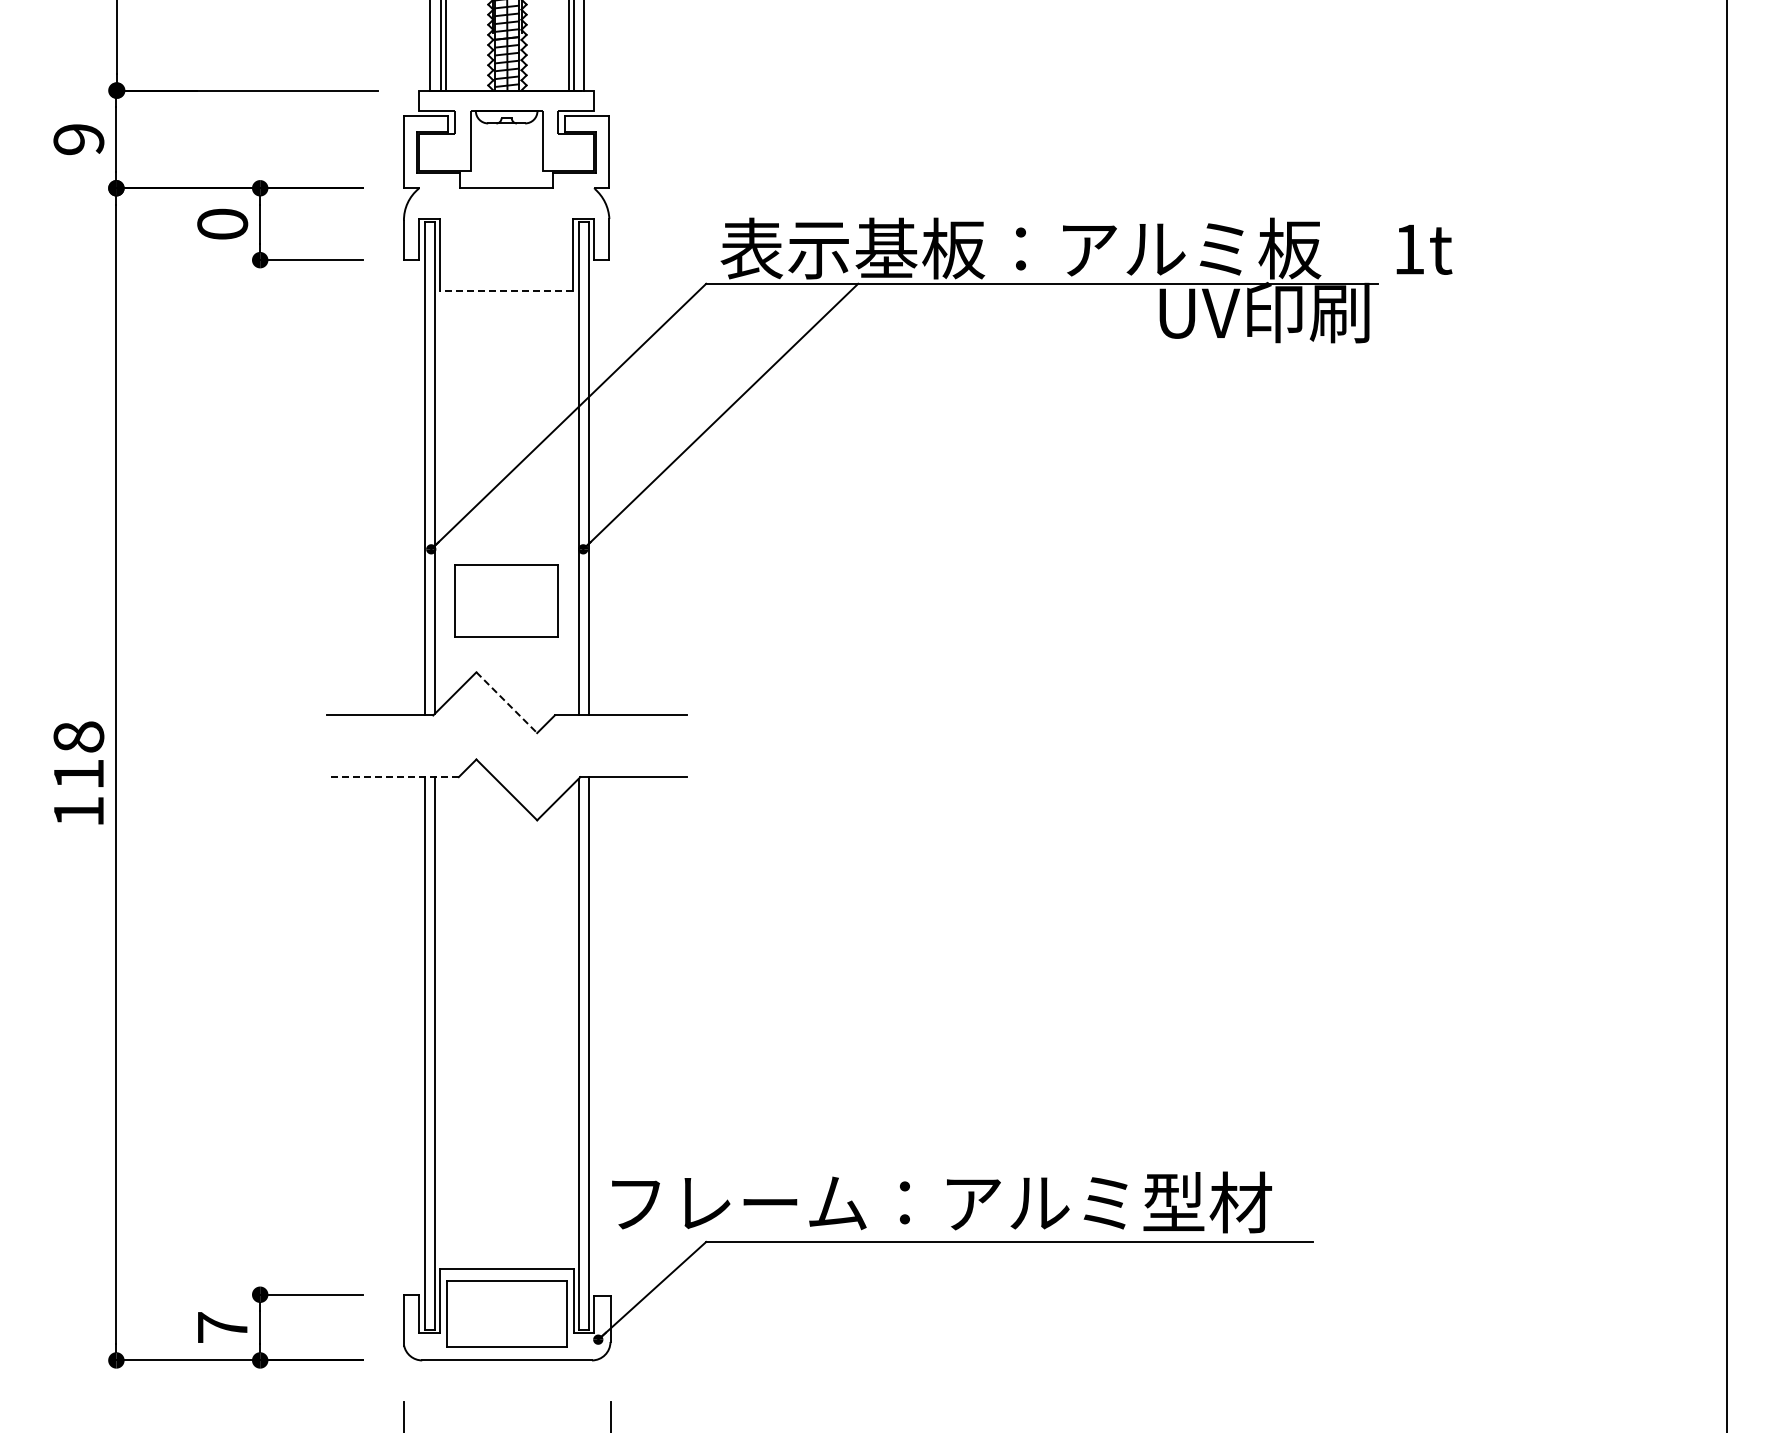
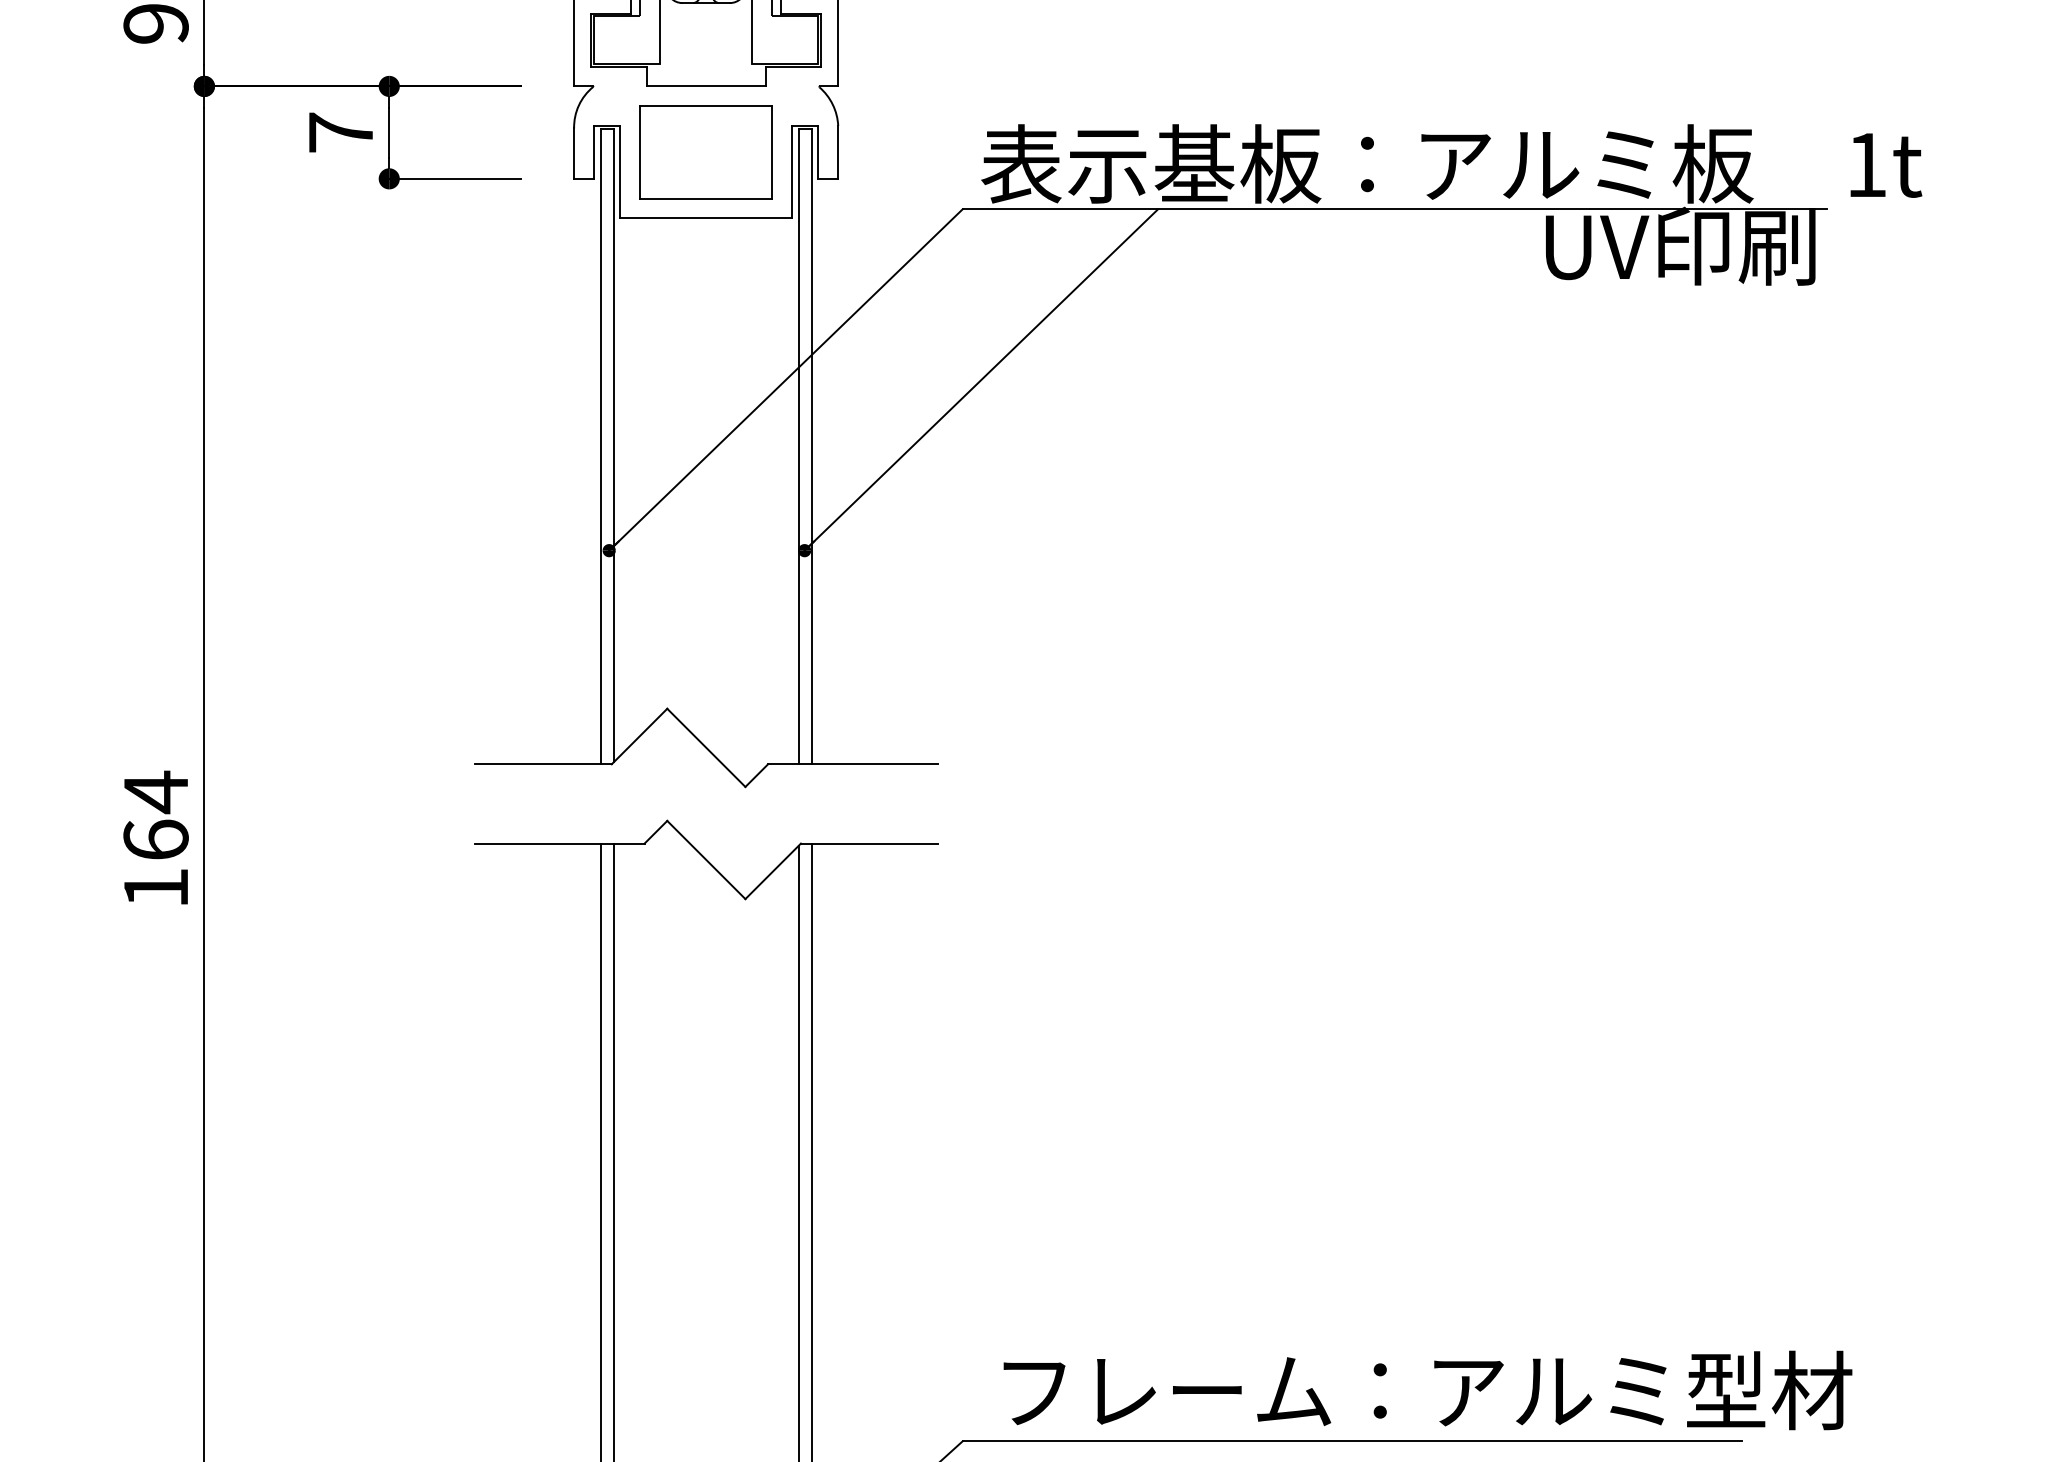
text: (222, 223) -> (340, 131), 0 -> 7
line: (506, 290) -> (705, 217), dashed -> solid
part: (506, 600) -> (705, 152), moved
line: (506, 702) -> (705, 747), dashed -> solid
text: (78, 754) -> (155, 814), 118 -> 164
line: (392, 777) -> (559, 844), dashed -> solid
text: (941, 1202) -> (1427, 1390), moved

